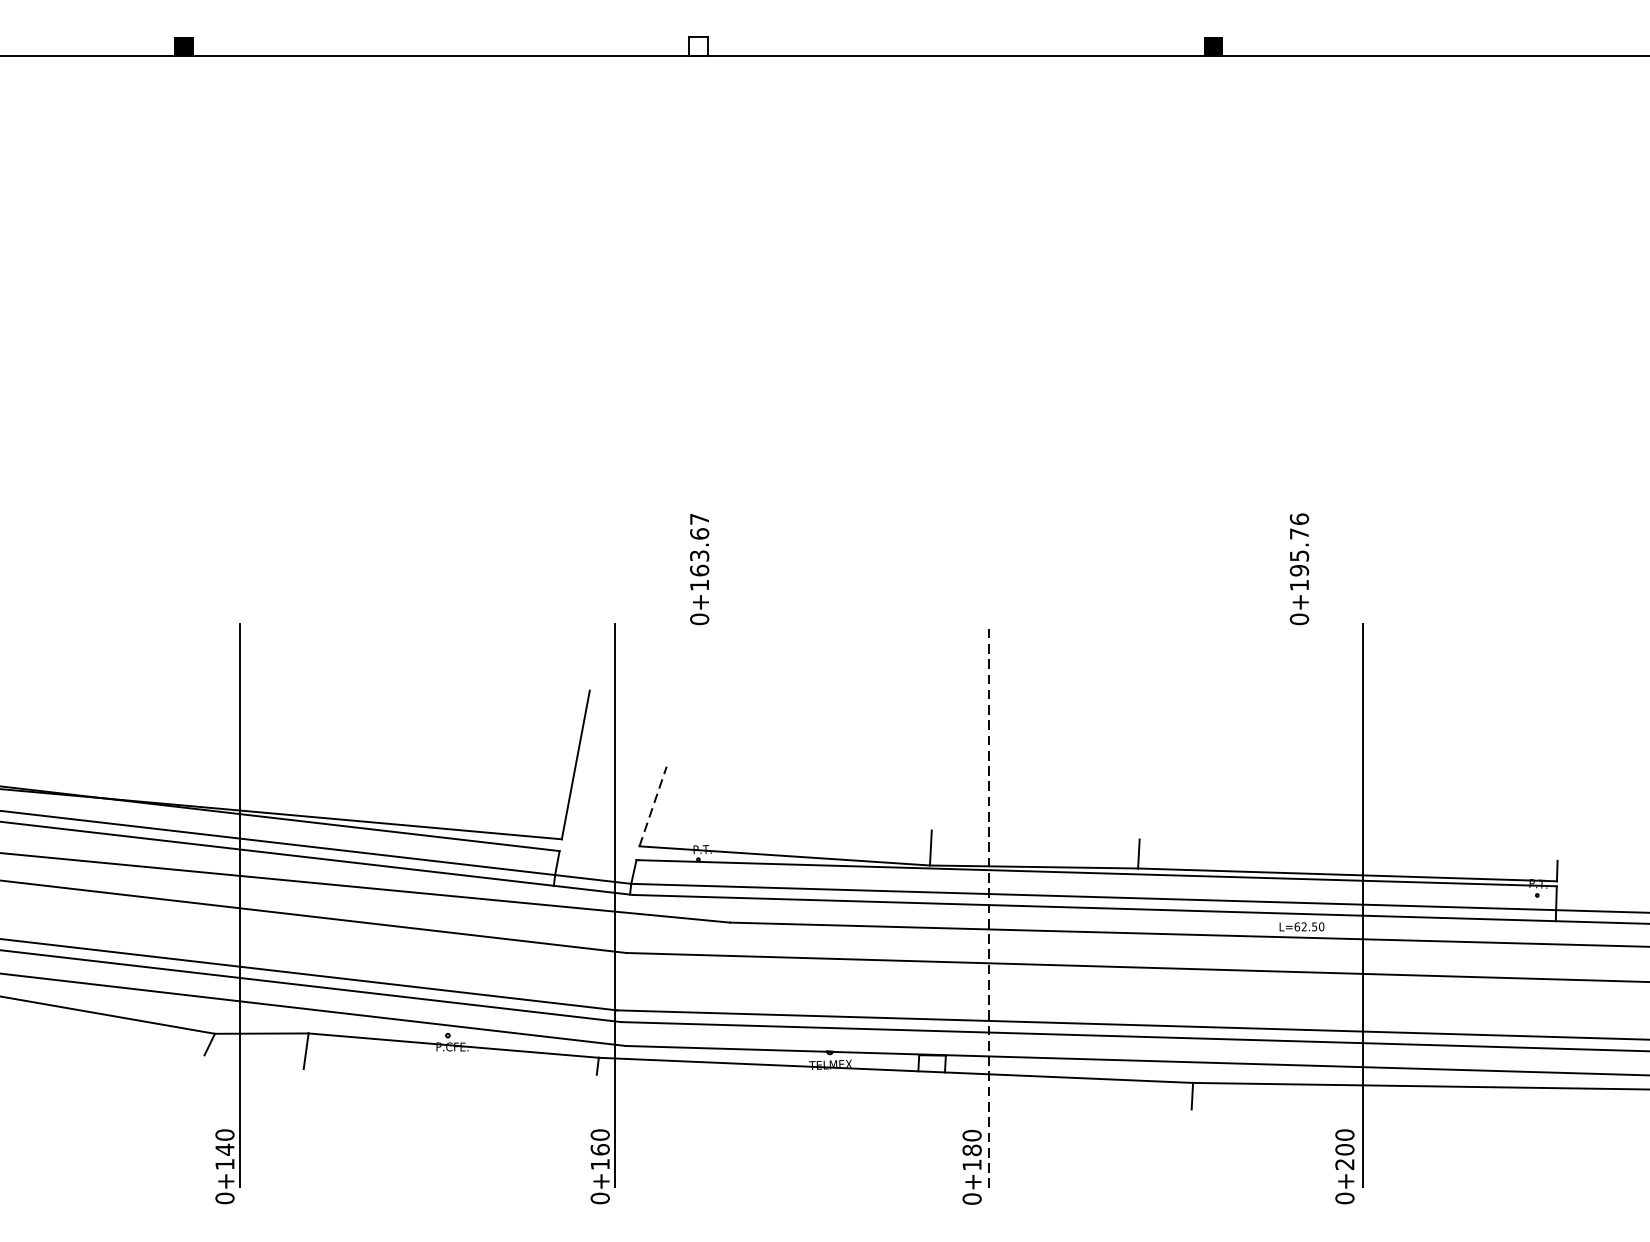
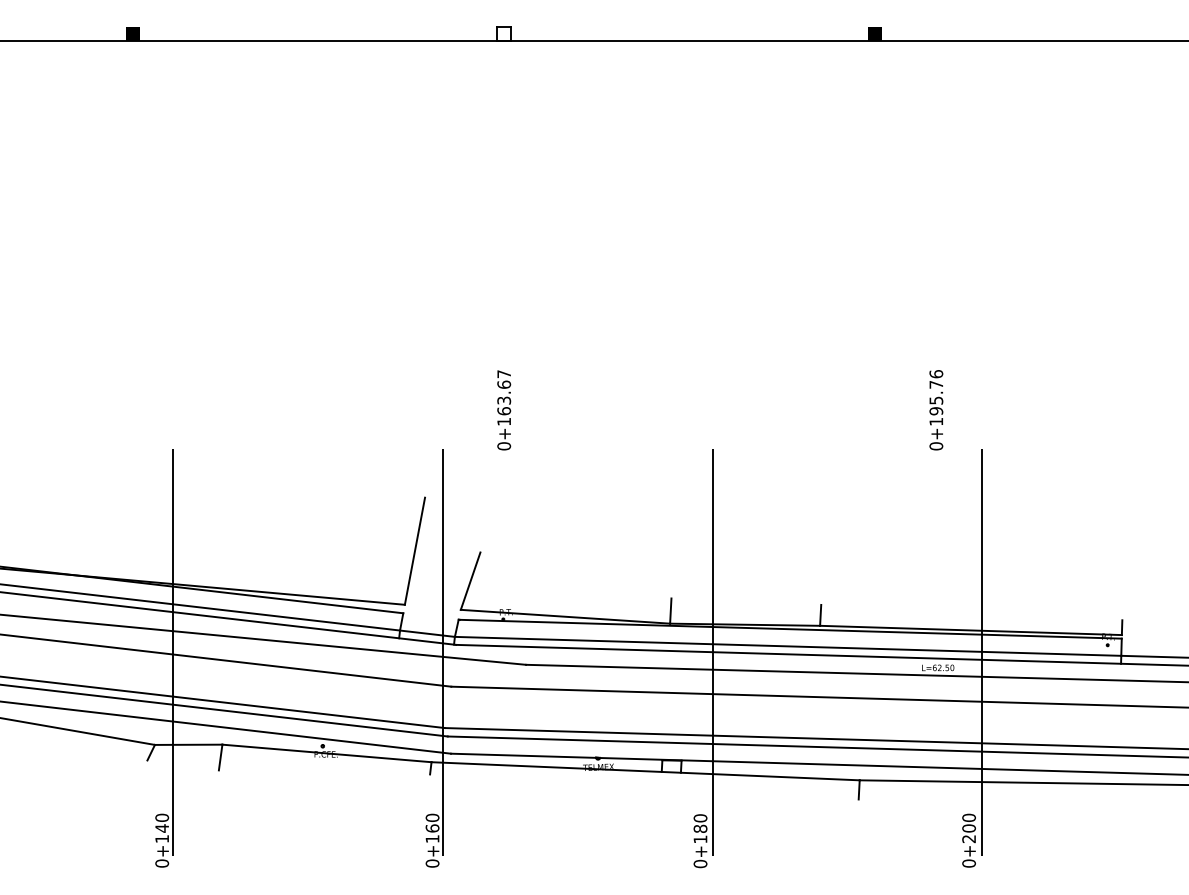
line: (652, 805) -> (470, 580), dashed -> solid
line: (988, 905) -> (712, 652), dashed -> solid

